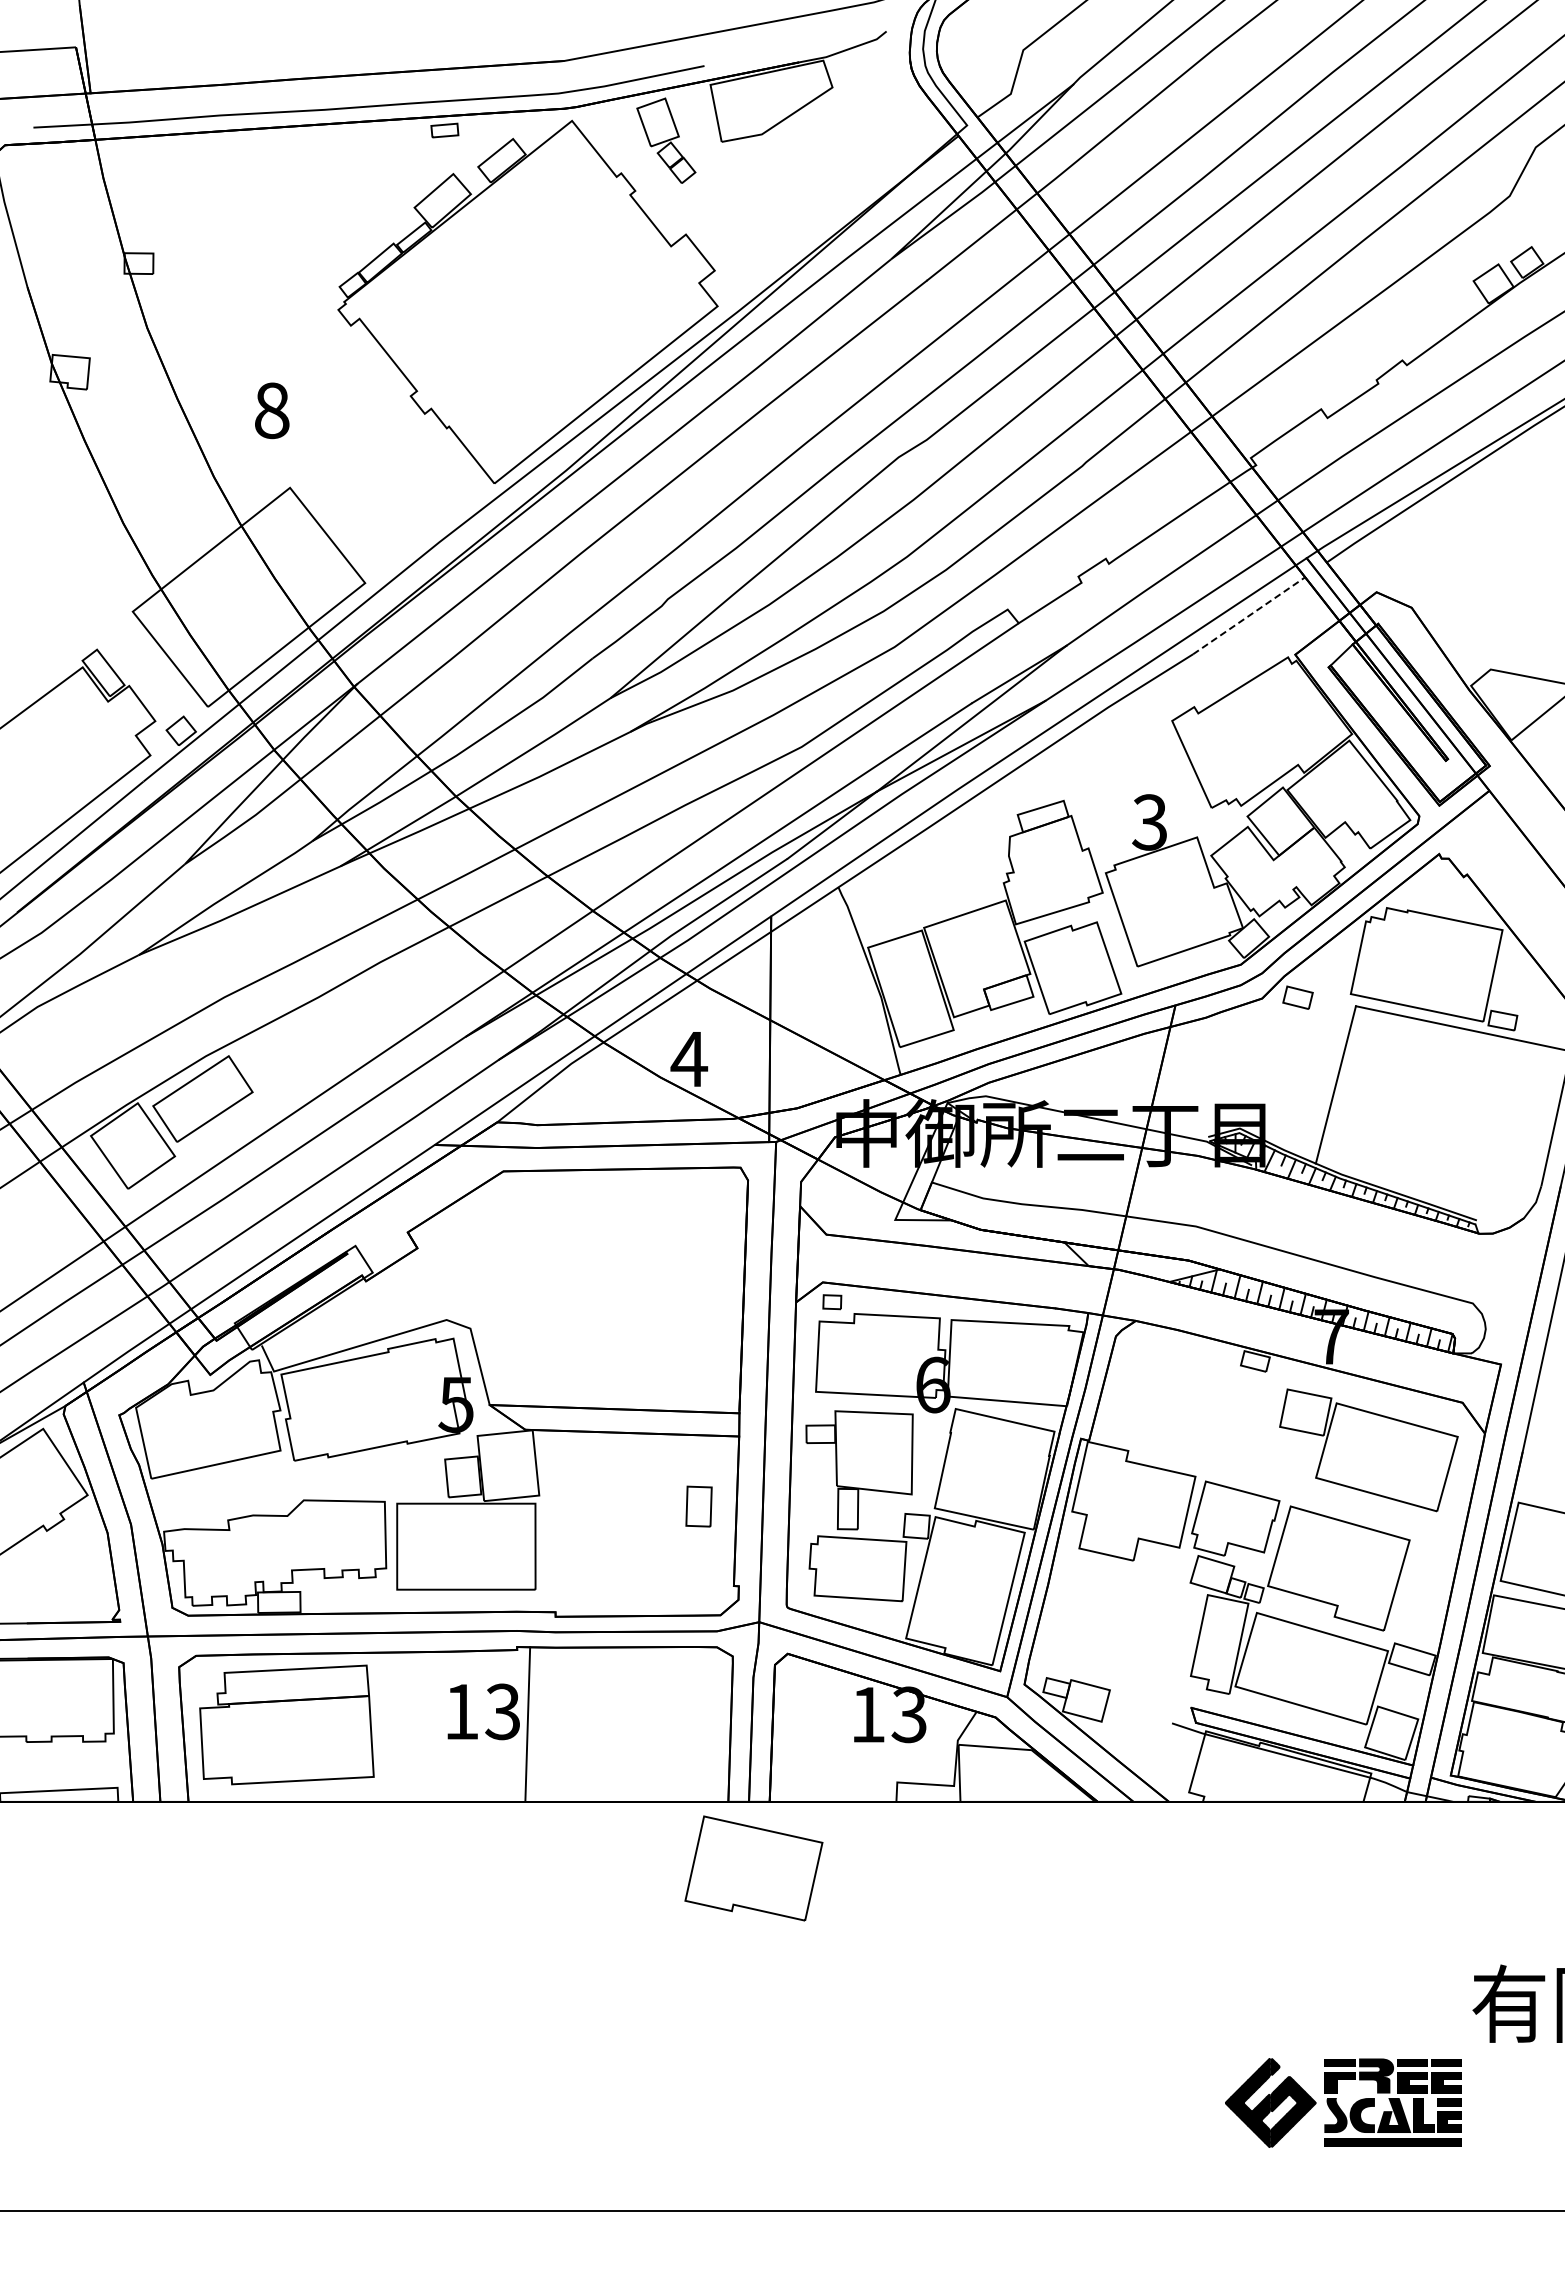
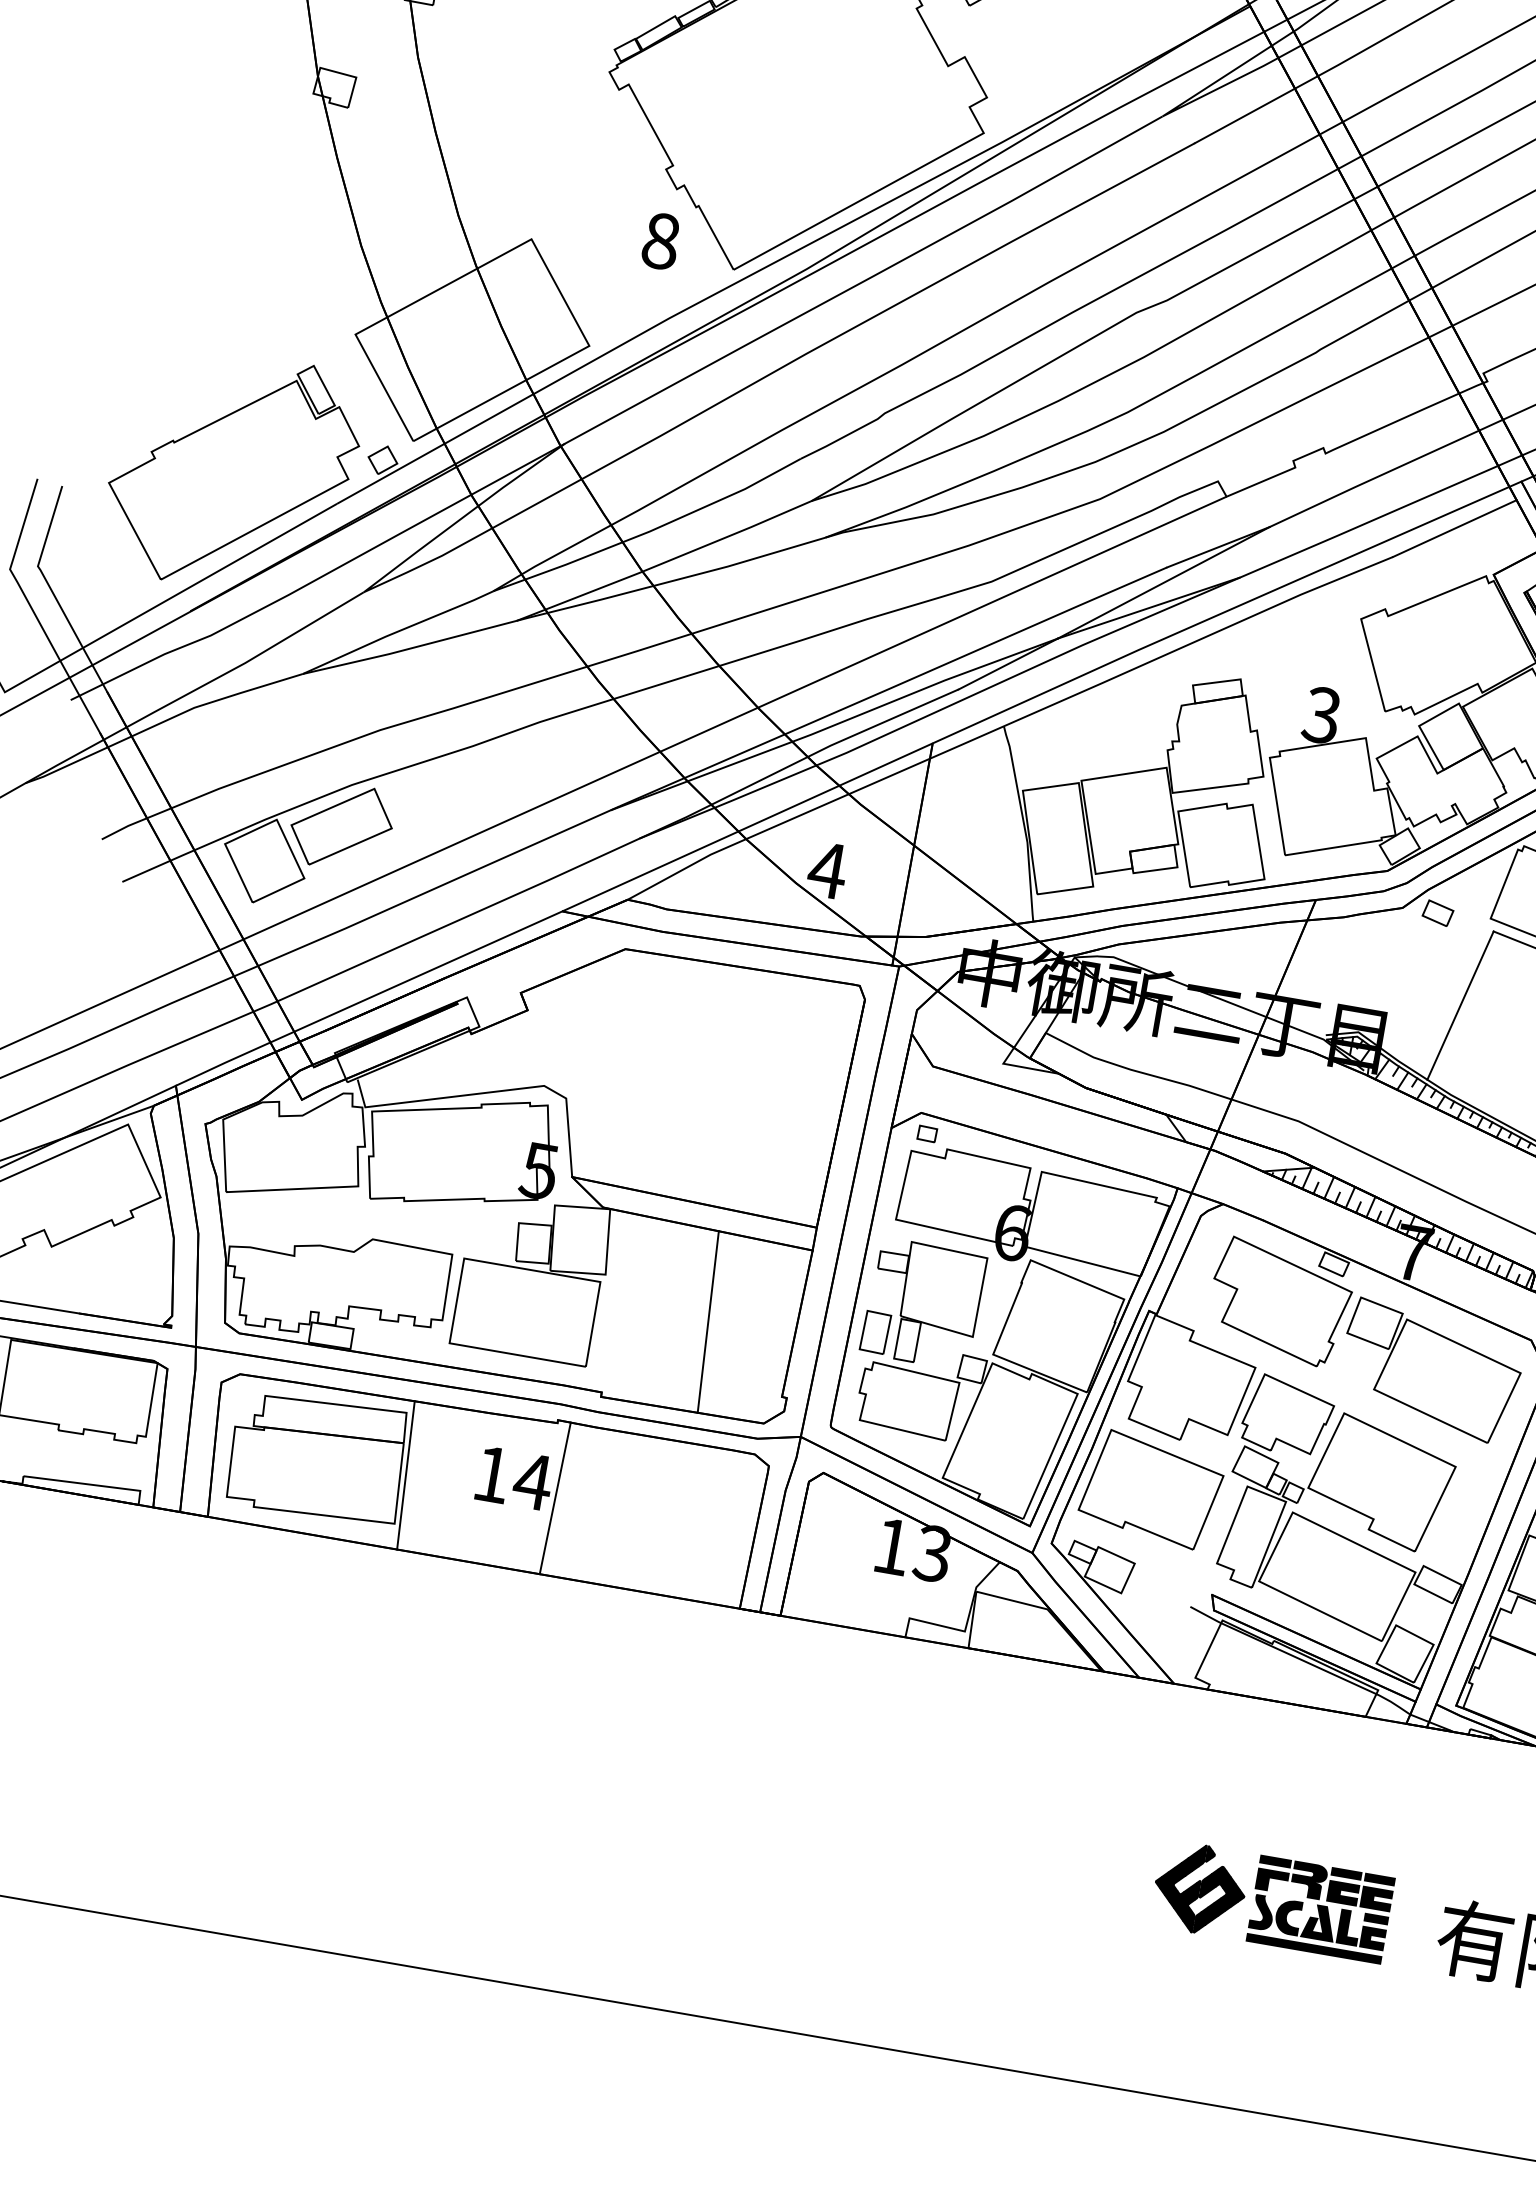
text: (272, 410) -> (661, 241), moved
line: (1249, 615) -> (1455, 528), dashed -> solid
part: (1208, 1407) -> (1280, 1301), added
part: (698, 1506) -> (874, 1332), moved
line: (648, 1524) -> (708, 1321), added
text: (502, 1711) -> (532, 1481), 13 -> 14
line: (376, 1726) -> (405, 1474), added
part: (753, 1868) -> (1151, 1489), moved
part: (1343, 2102) -> (1271, 1901), moved

